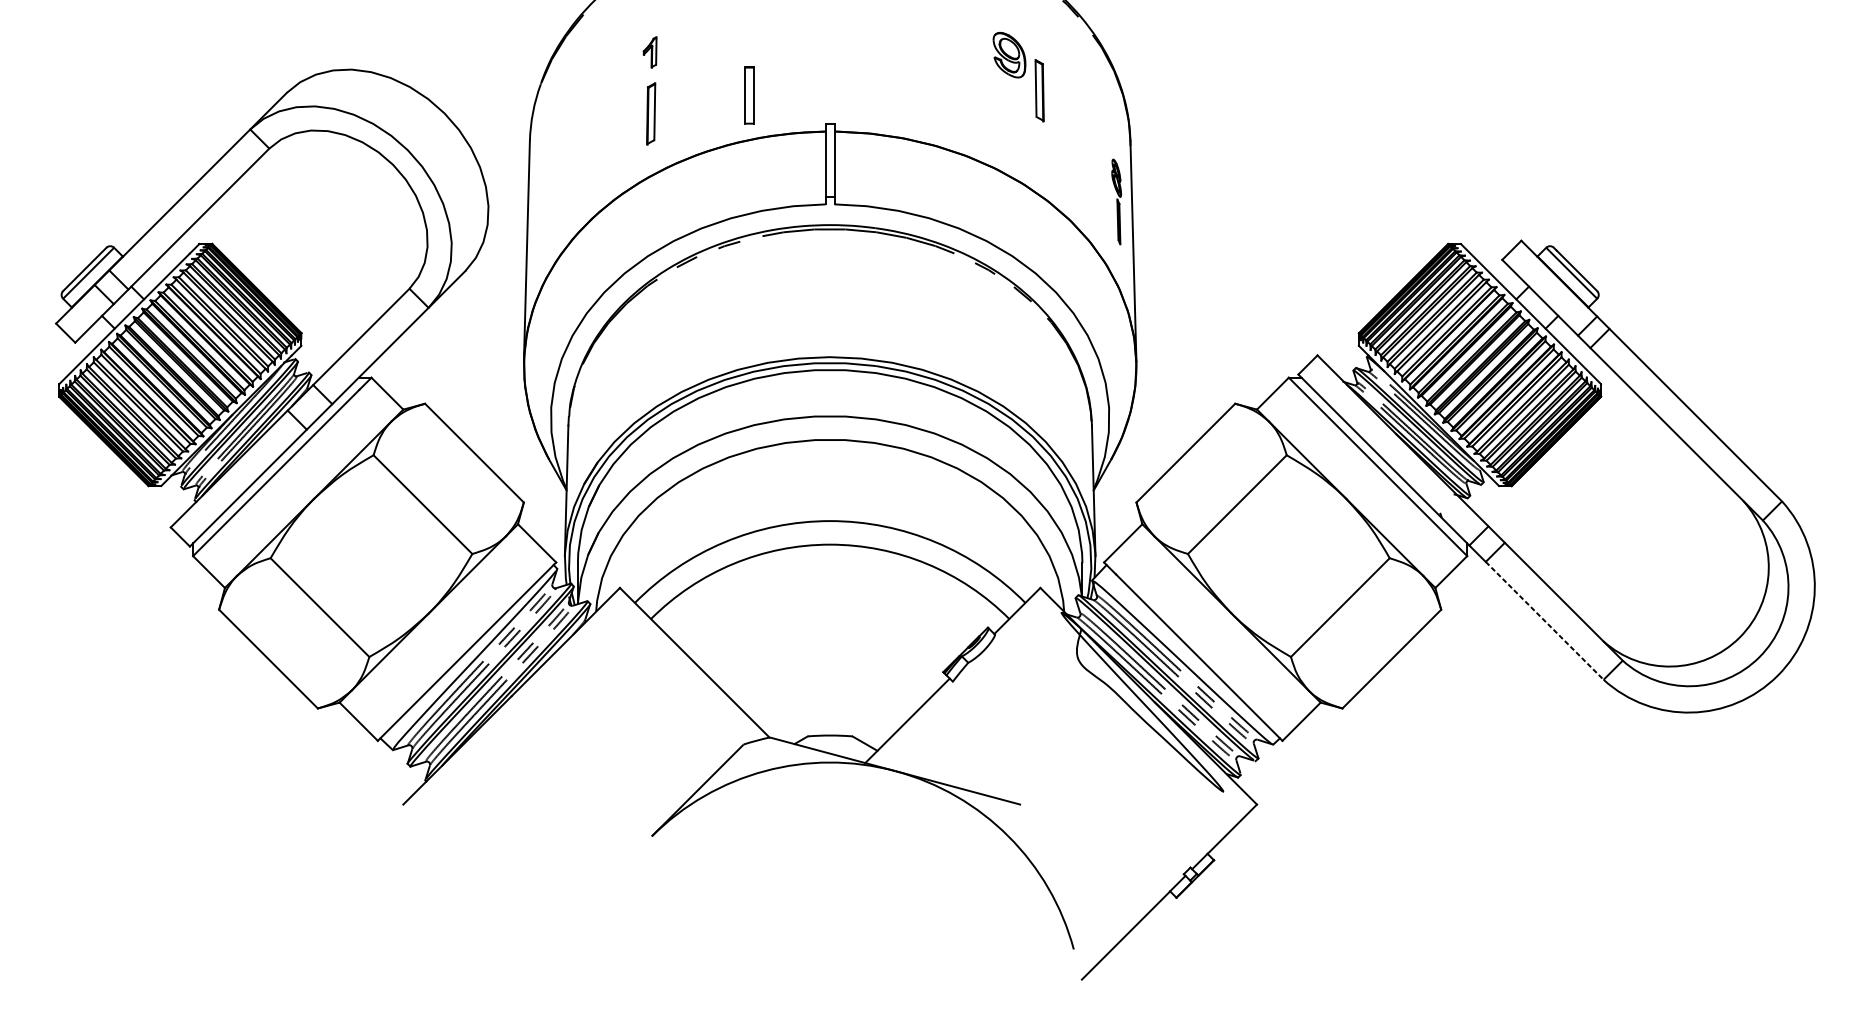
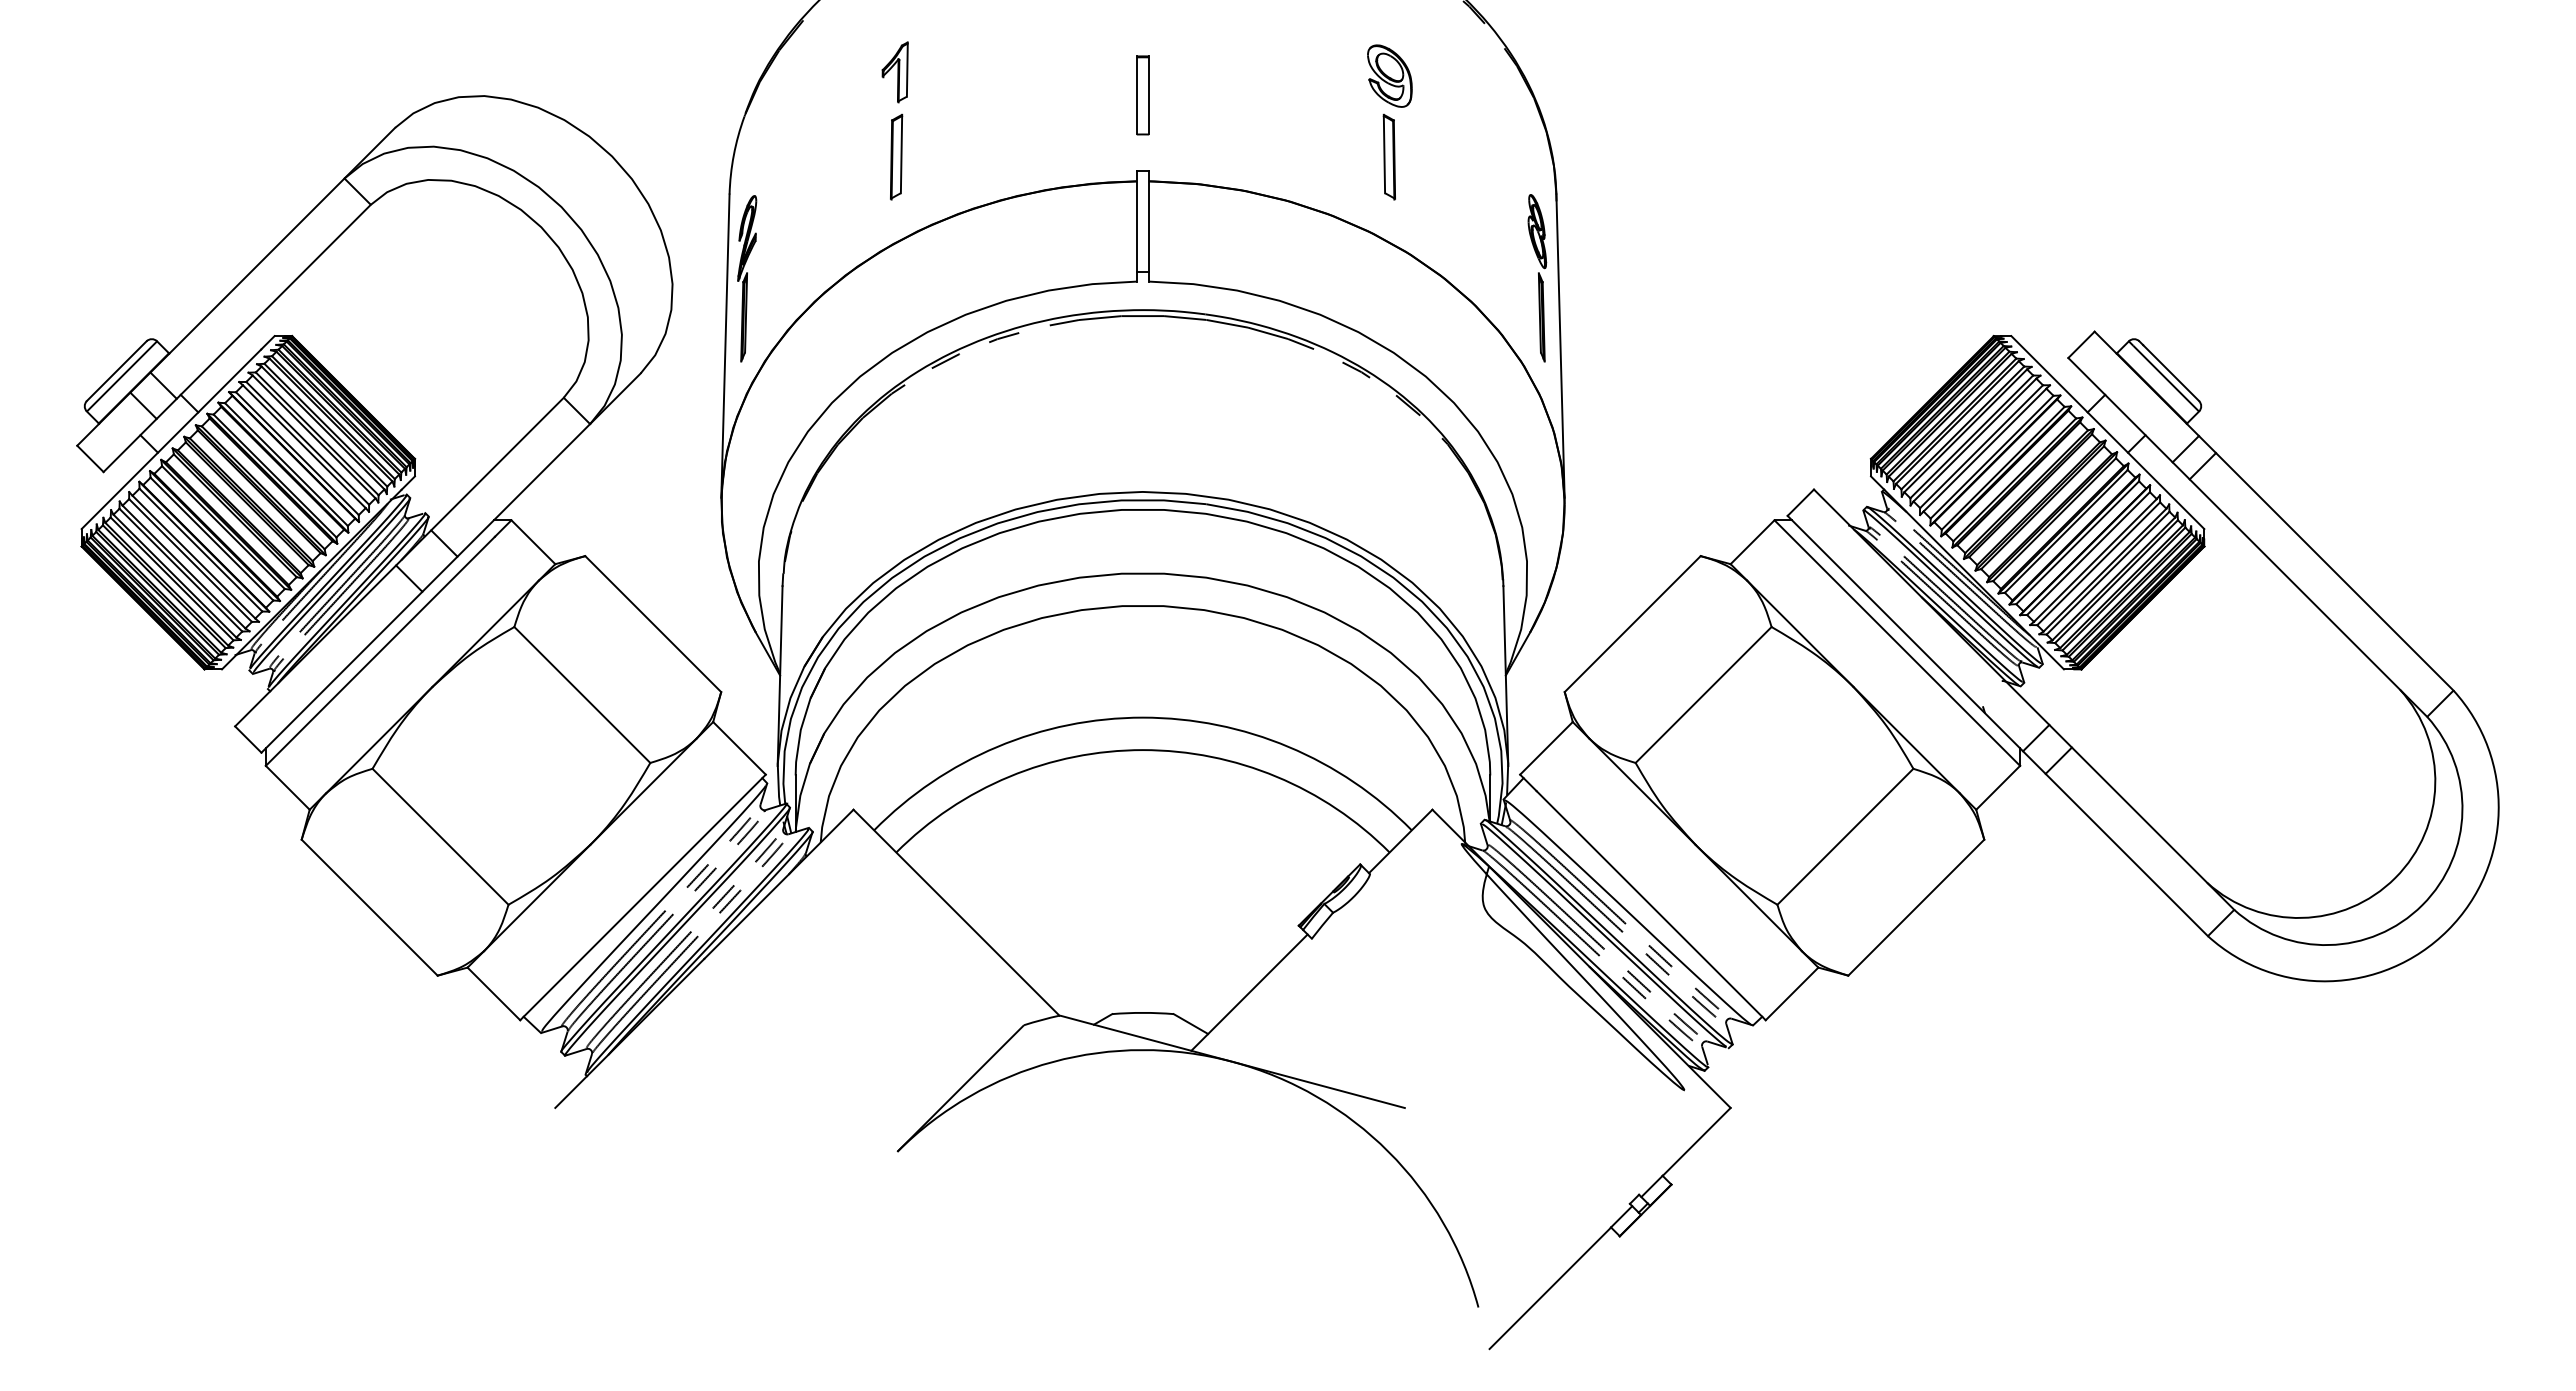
part: (649, 52) -> (894, 72), size x1.43
part: (1038, 90) -> (1388, 156), moved
part: (749, 95) -> (1142, 95), moved
part: (542, 202) -> (747, 278), added
part: (1116, 202) -> (1537, 278), size x1.43
line: (1544, 621) -> (2126, 855), dashed -> solid

